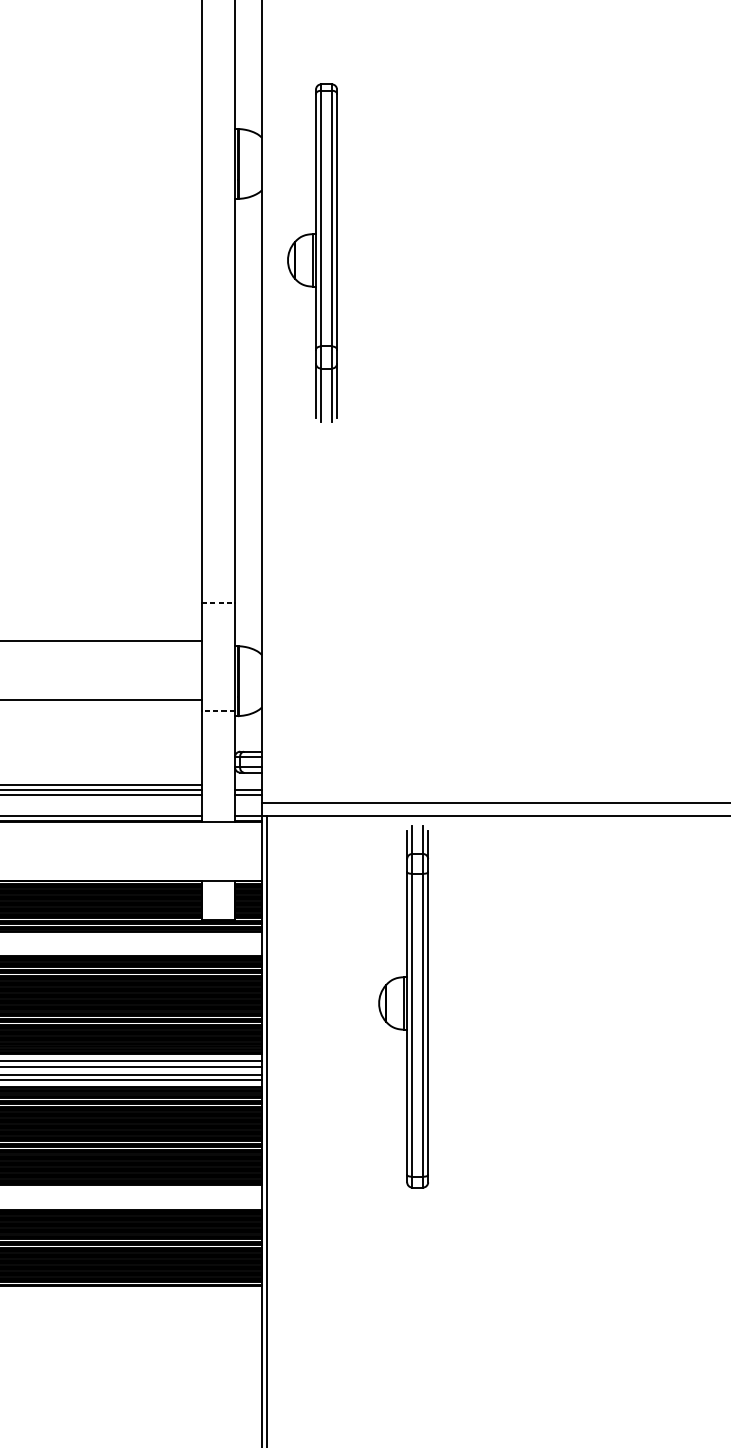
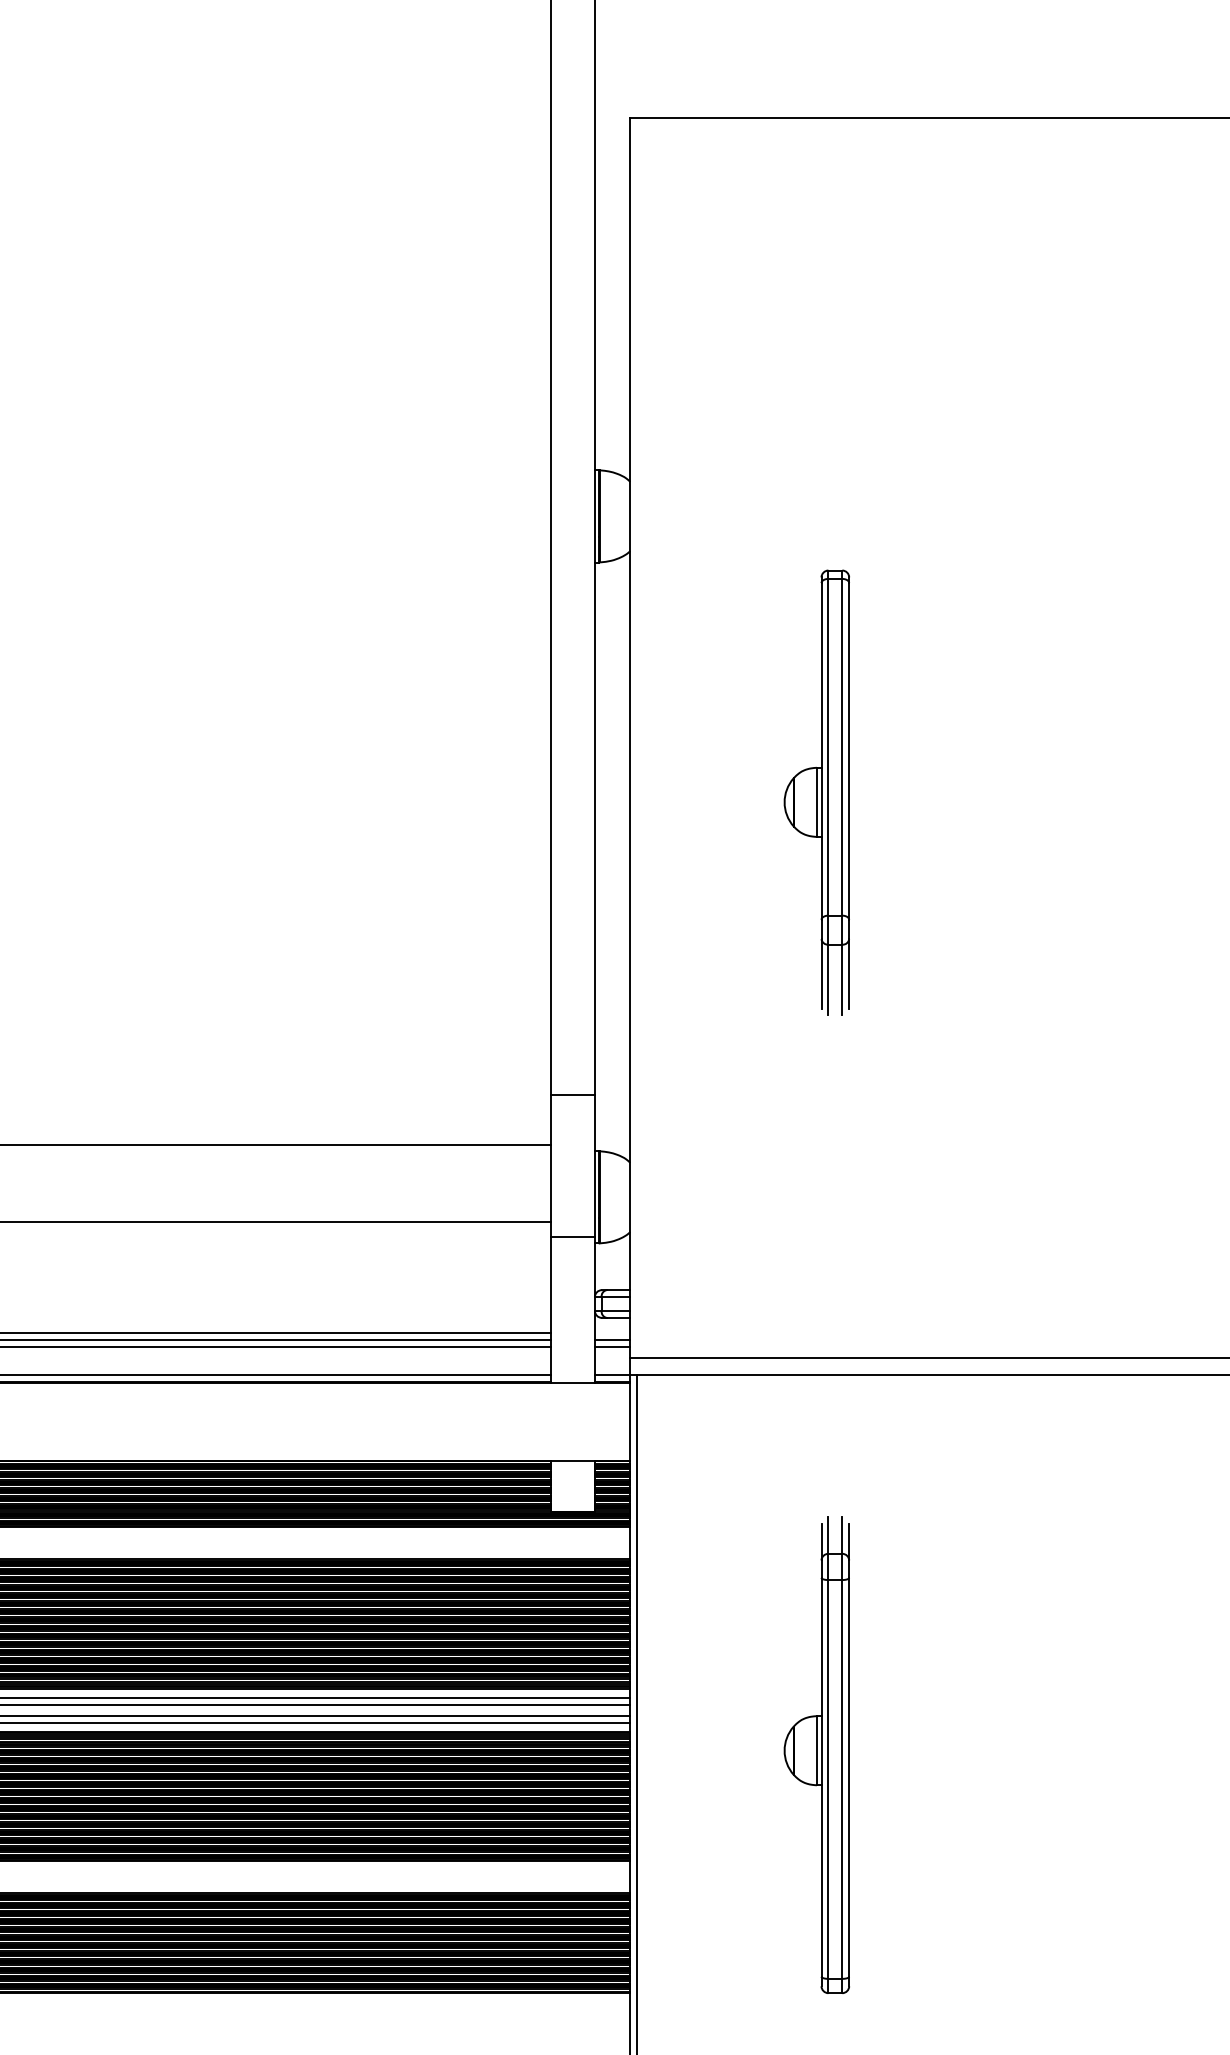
part: (312, 252) -> (816, 792), moved
line: (218, 603) -> (573, 1095), dashed -> solid
line: (218, 711) -> (573, 1237), dashed -> solid
part: (403, 1006) -> (816, 1754), moved

